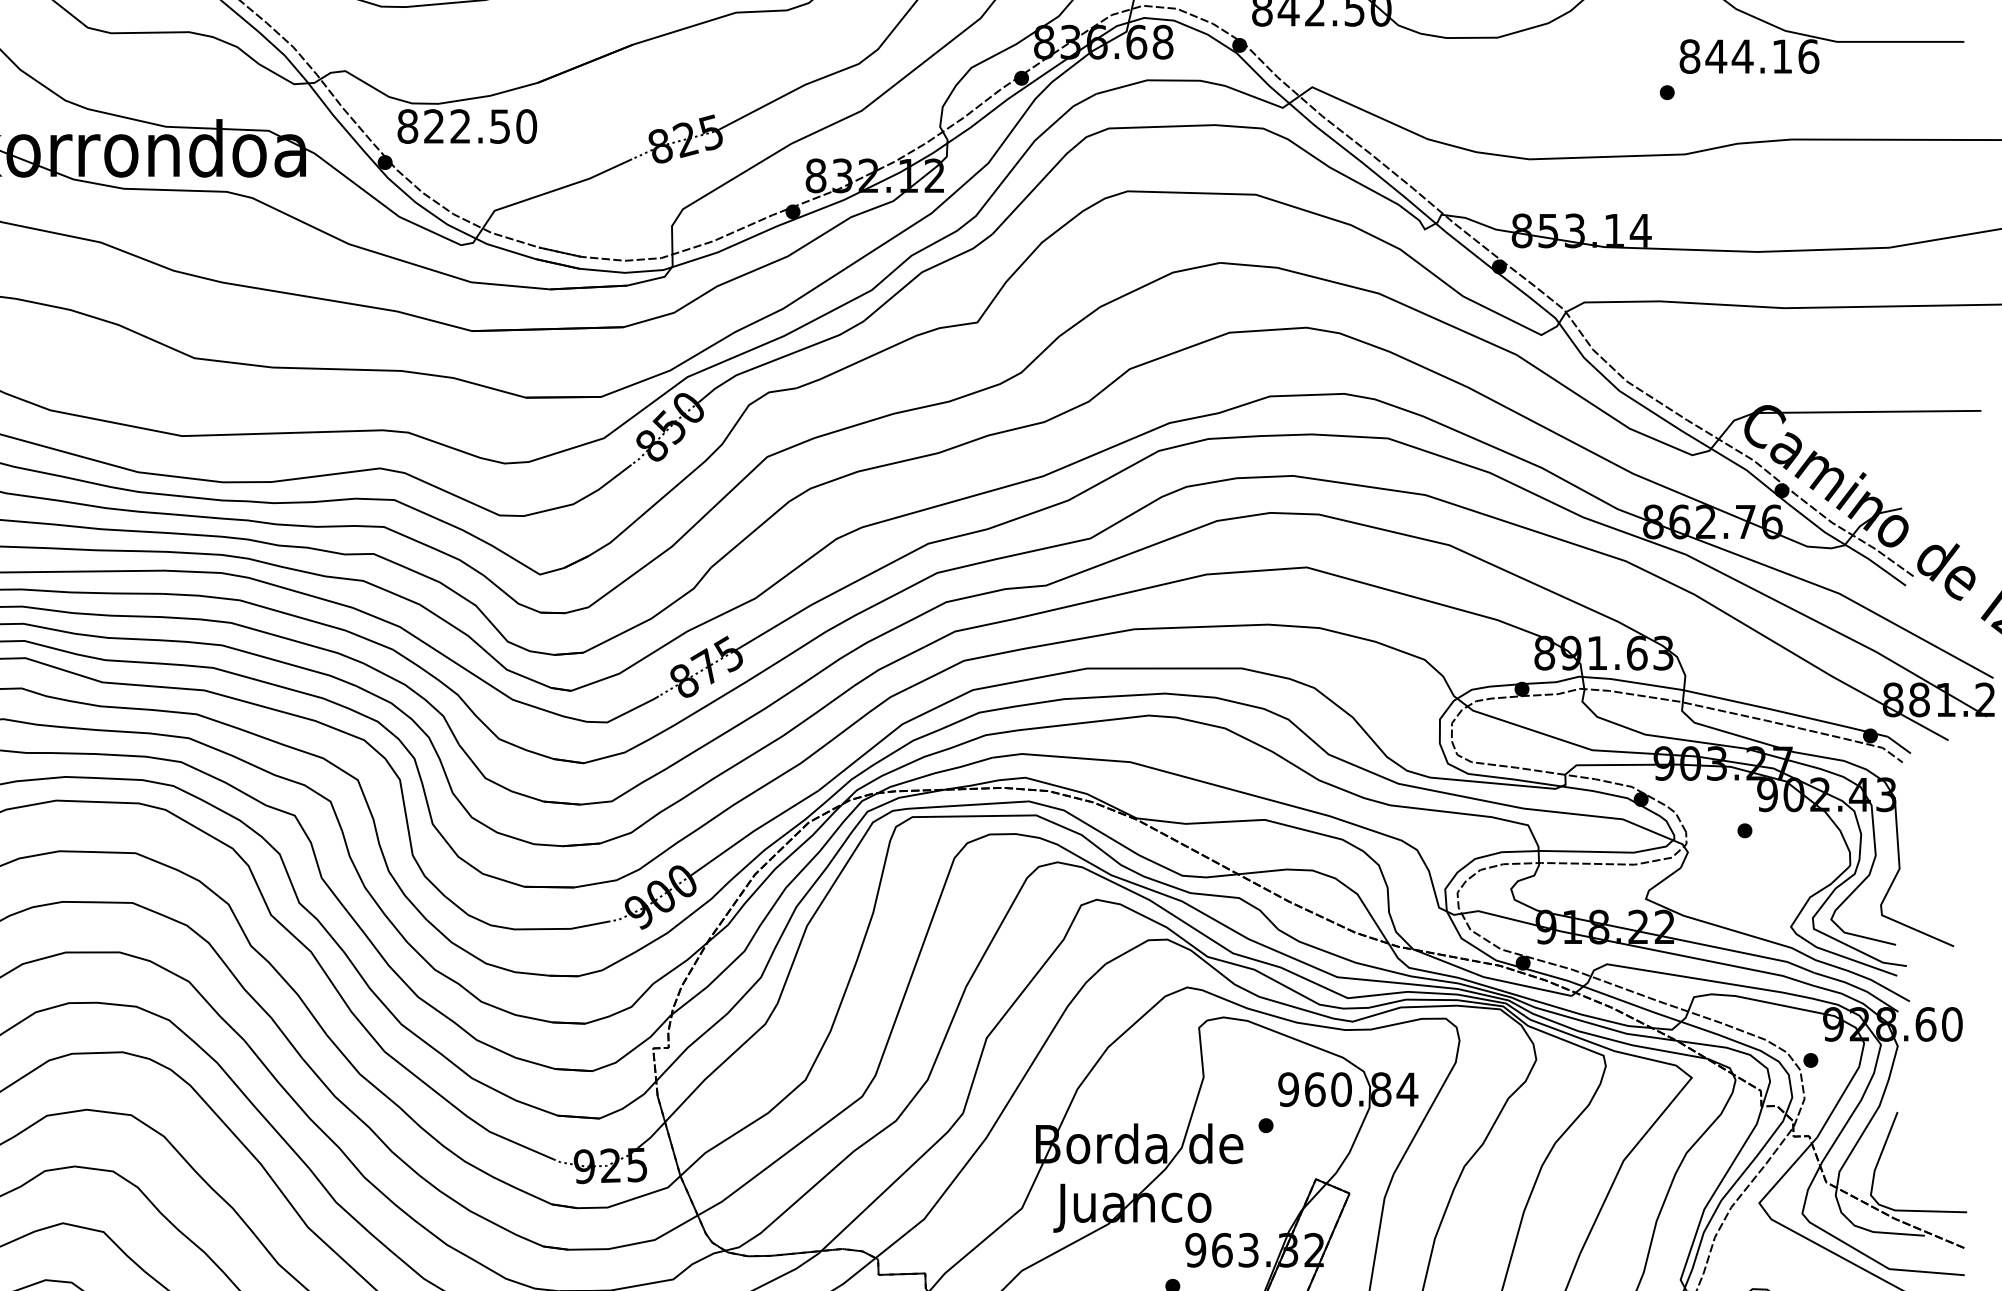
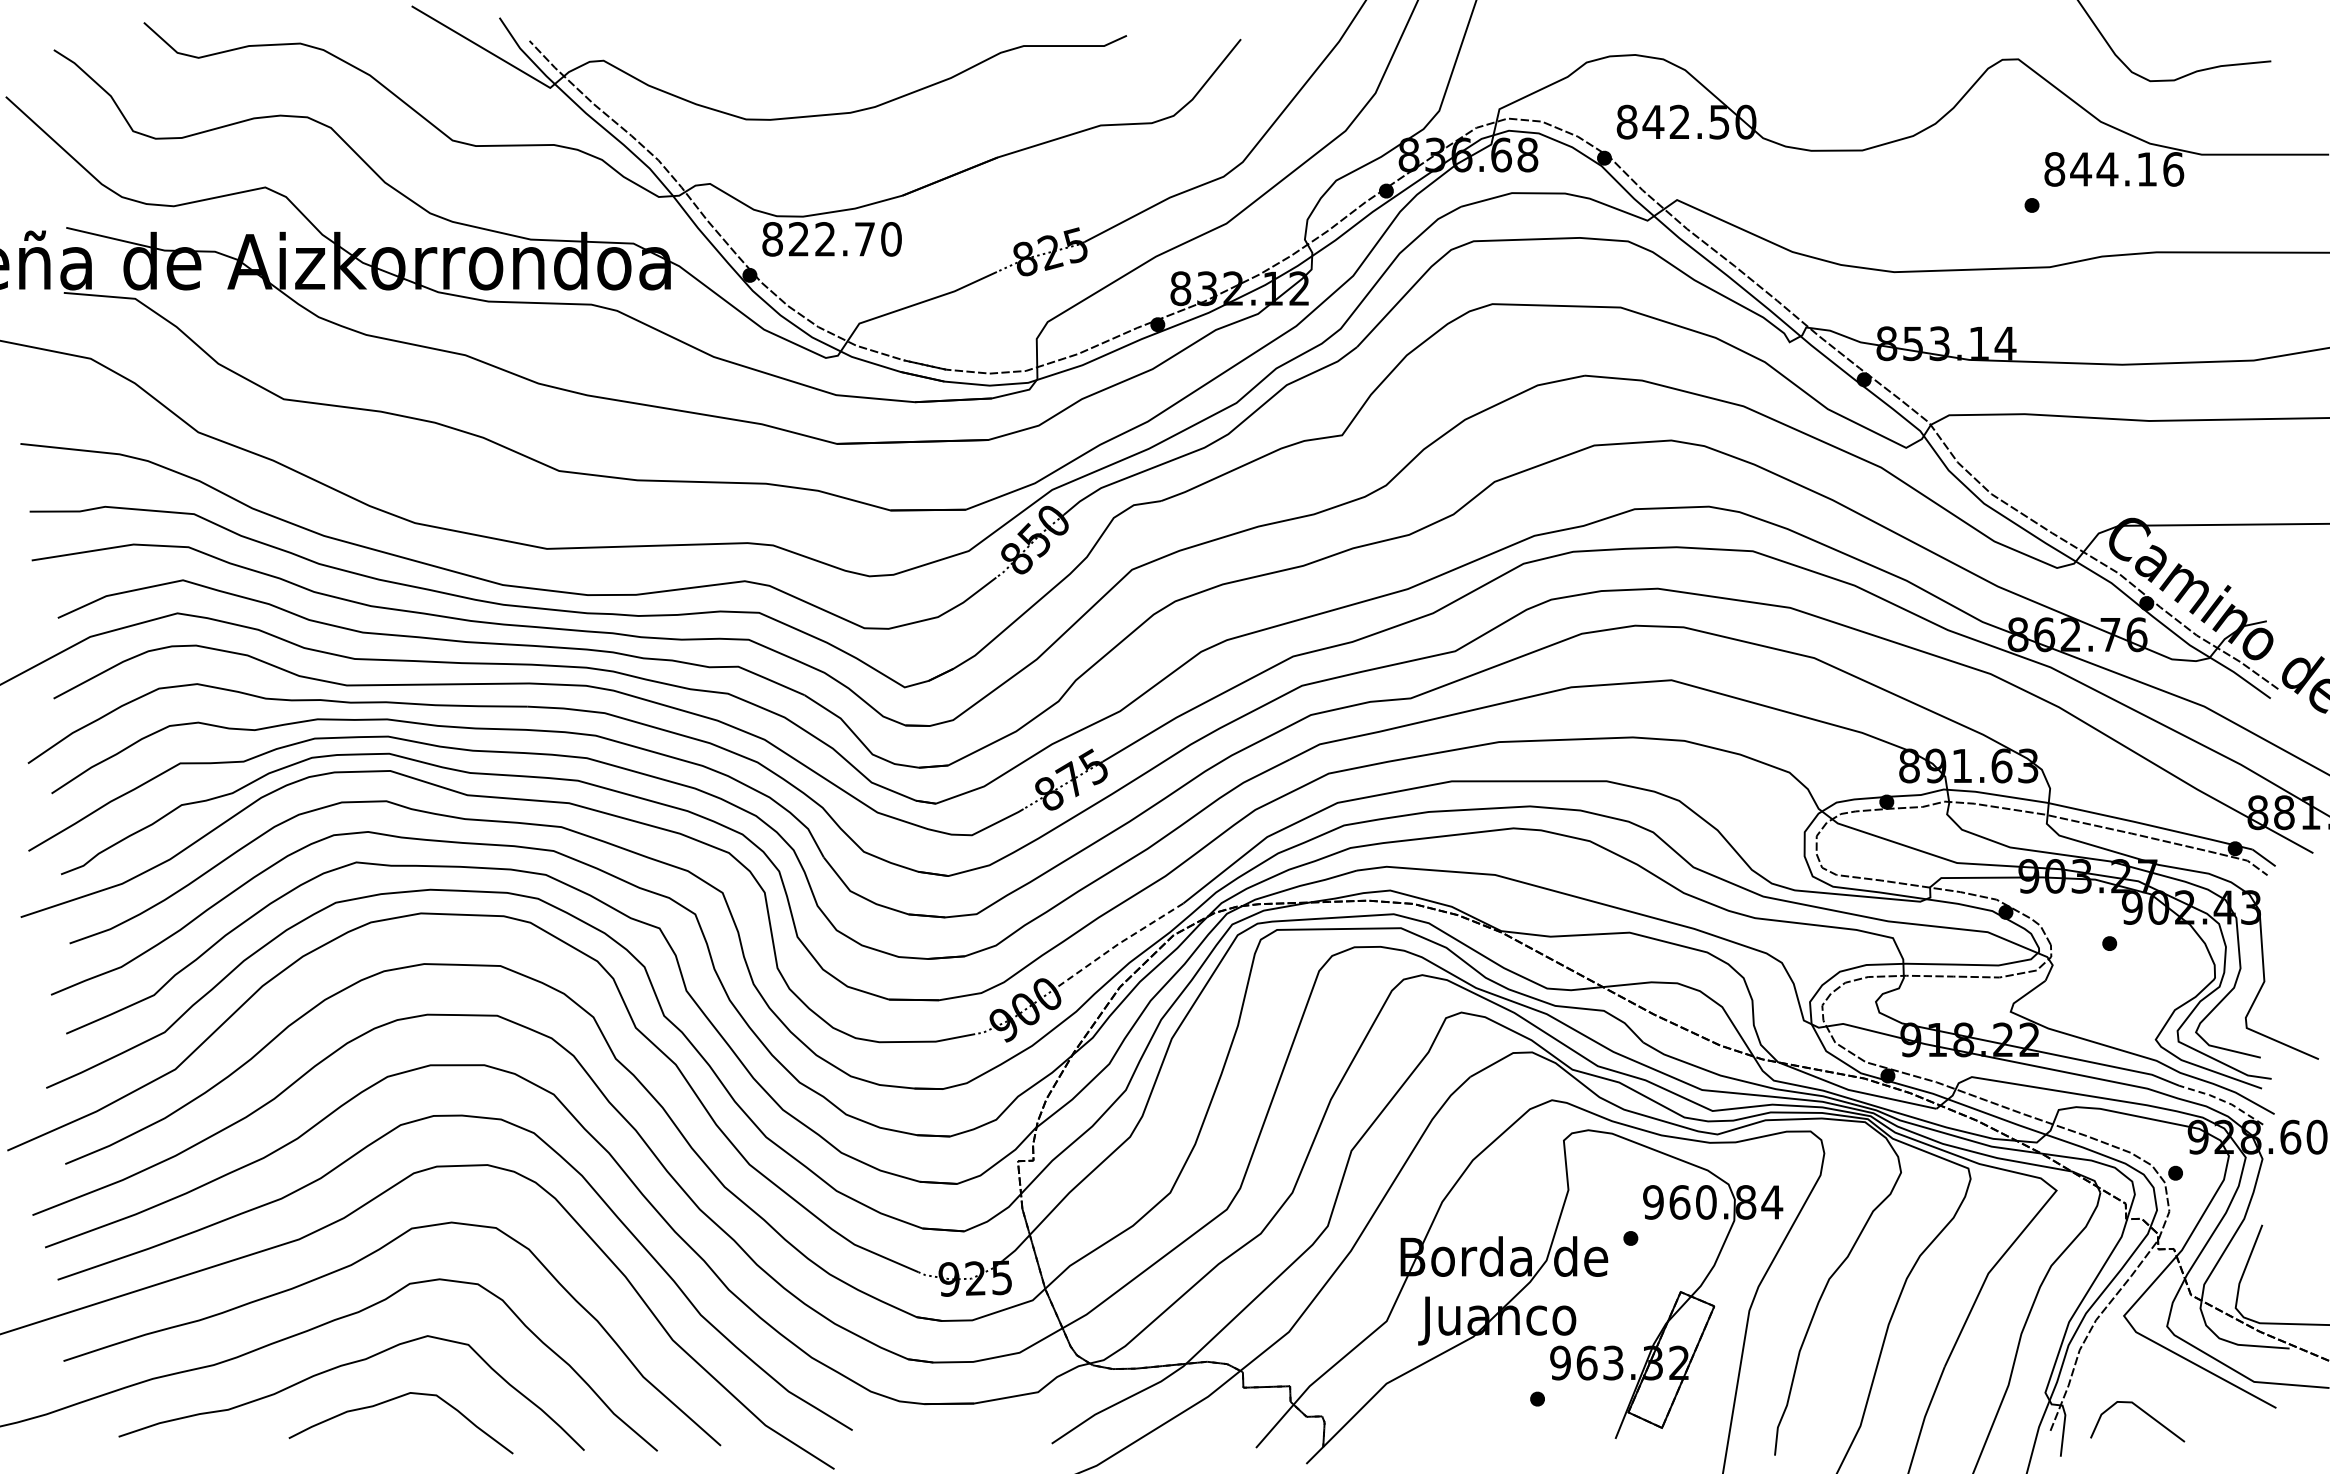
text: (499, 126) -> (864, 239), 822.50 -> 822.70
line: (753, 830) -> (1118, 943), solid -> dashed
line: (1858, 987) -> (2223, 1100), solid -> dashed

